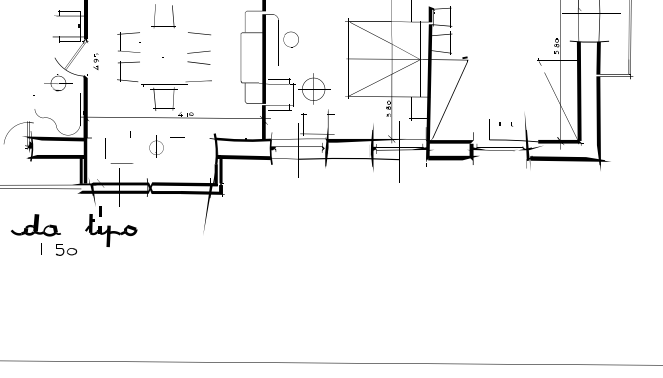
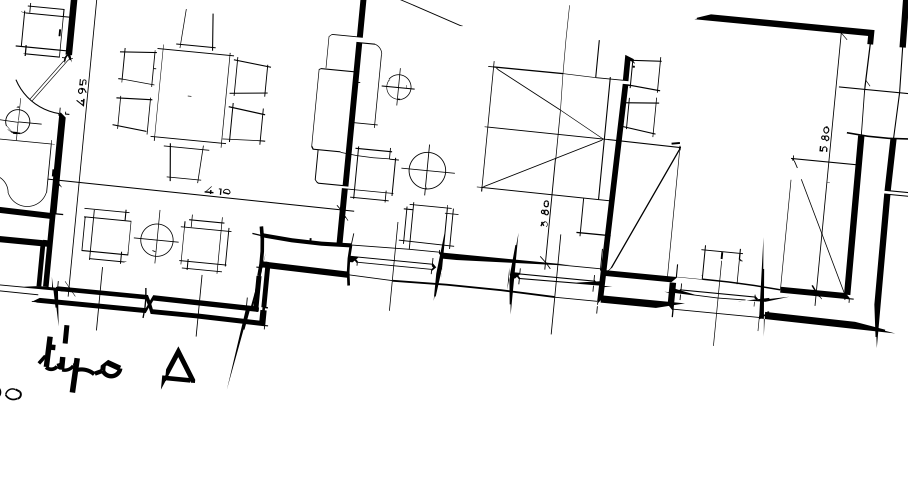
part: (168, 146) -> (185, 240), size x1.43
curve: (174, 224) -> (182, 366), added

